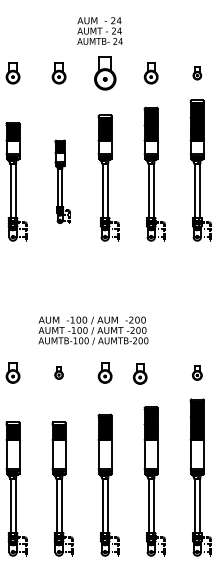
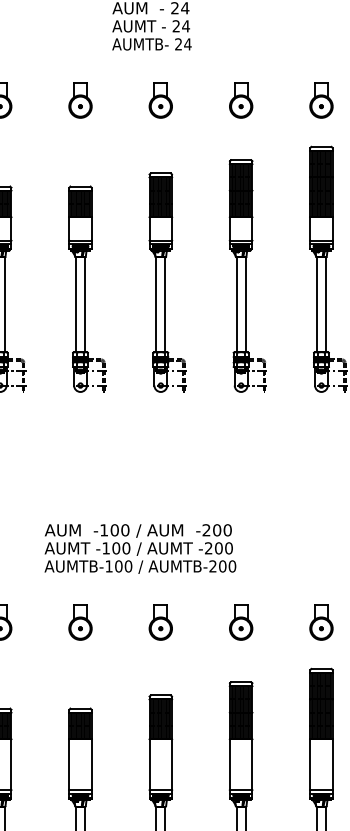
part: (104, 73) -> (159, 100), size x0.62
part: (197, 73) -> (321, 100), size x1.67
part: (62, 181) -> (86, 288), size x1.43
part: (58, 372) -> (79, 621), size x1.67
part: (197, 372) -> (321, 621), size x1.43
part: (139, 373) -> (239, 621), moved

